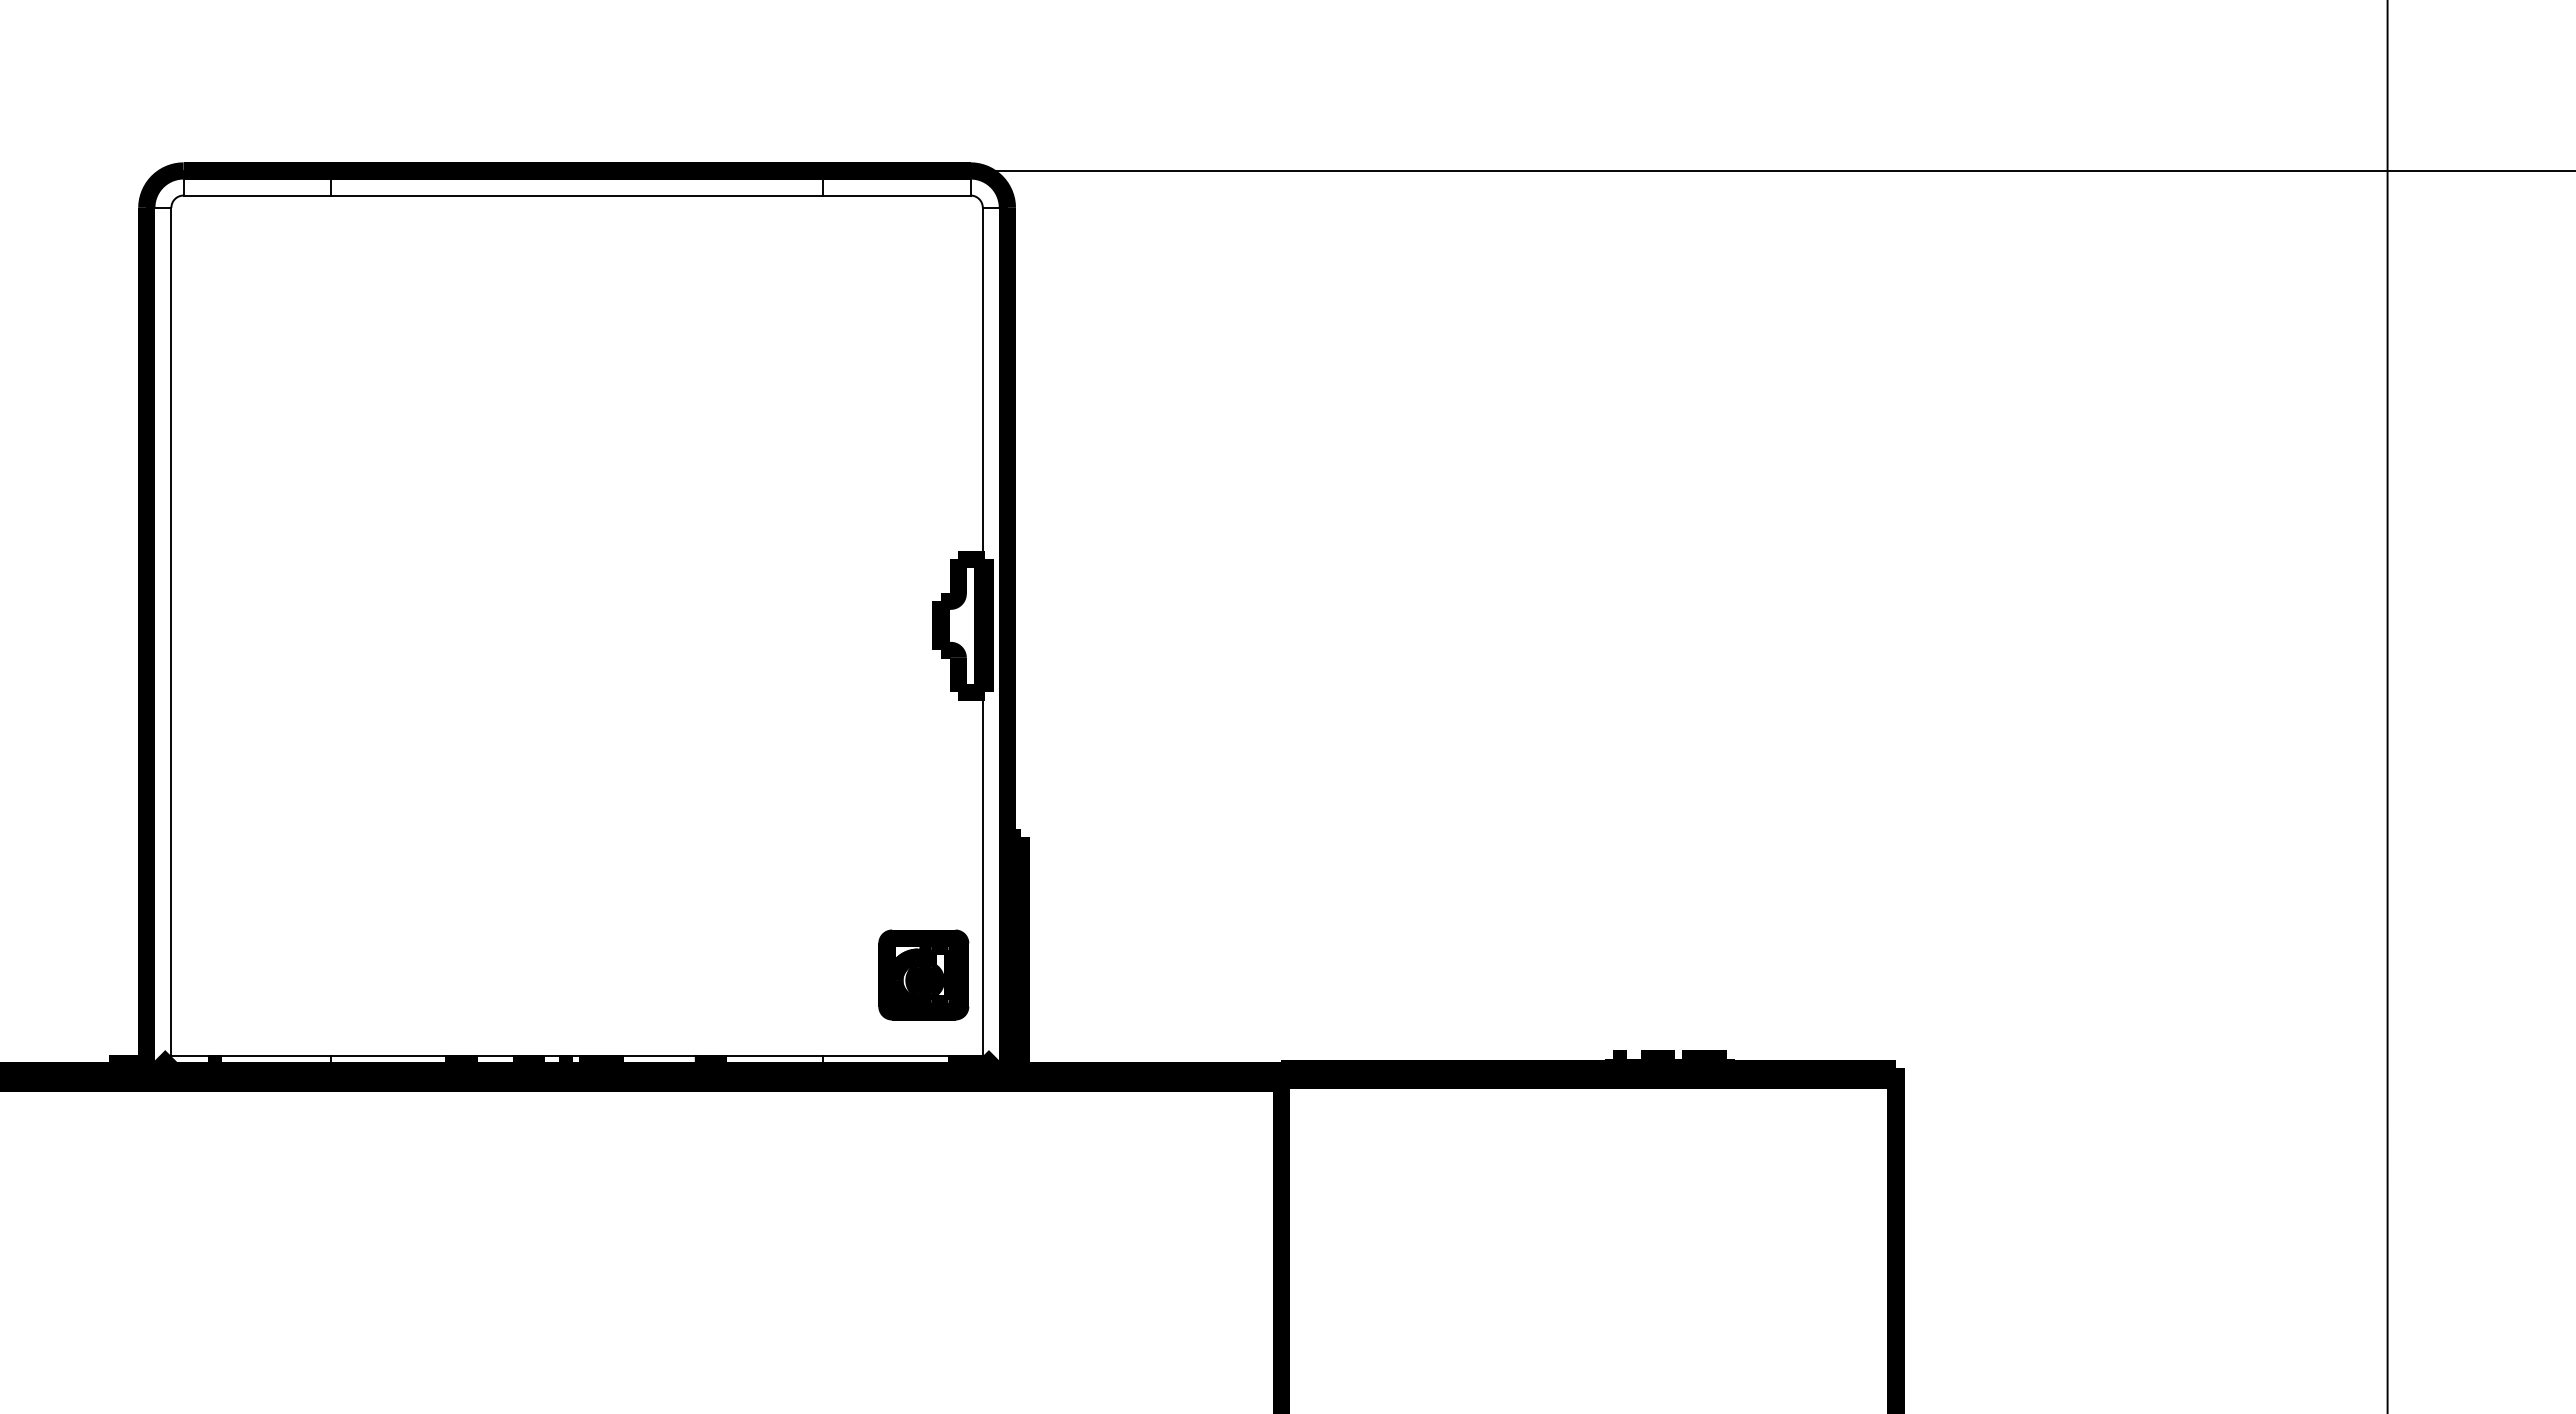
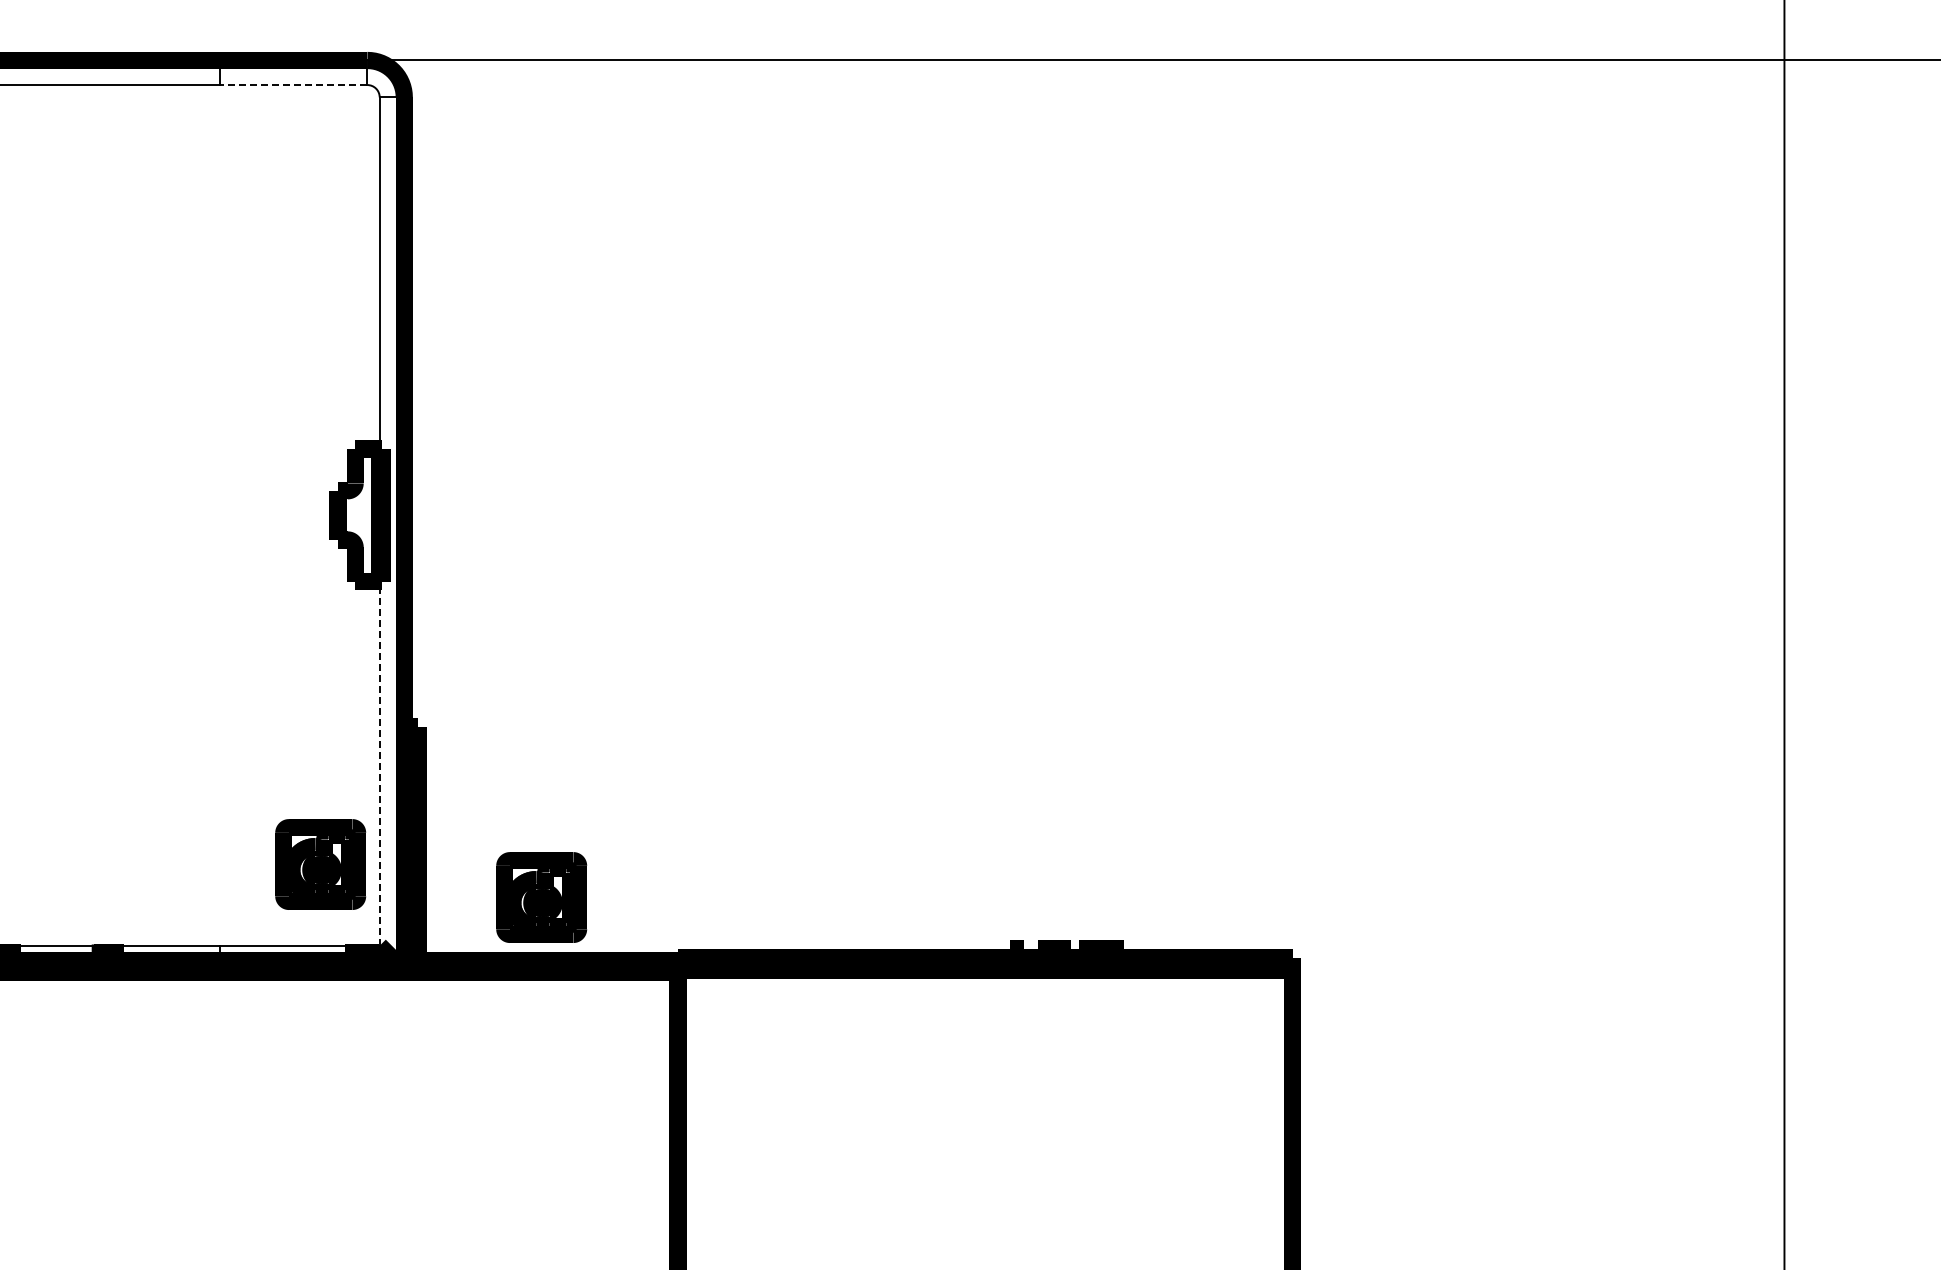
line: (896, 195) -> (293, 85), solid -> dashed
line: (982, 874) -> (379, 764), solid -> dashed
part: (1144, 1007) -> (541, 897), added

